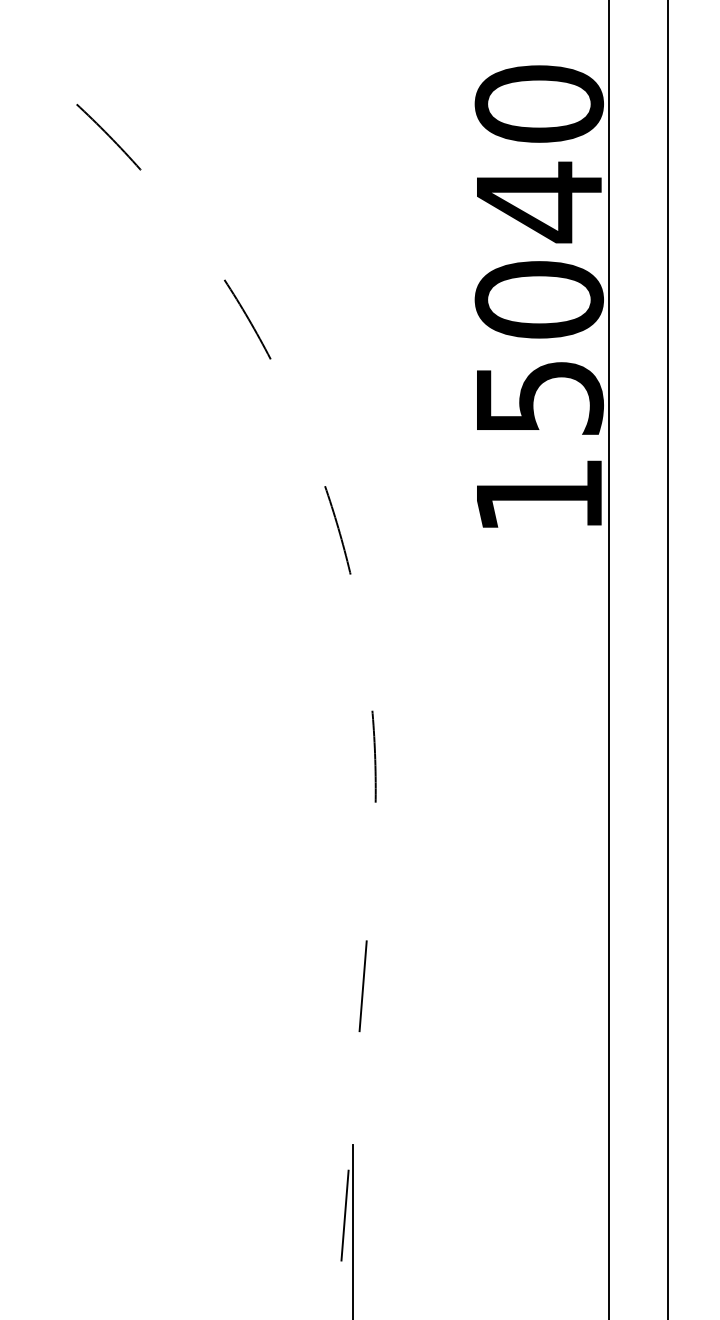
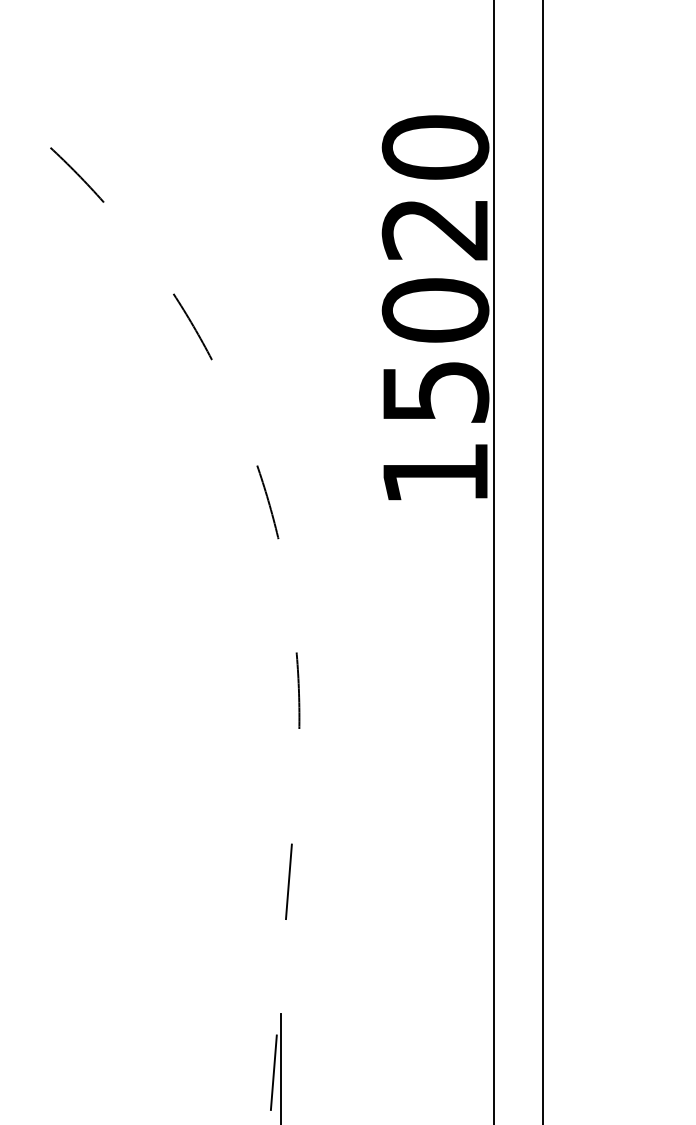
text: (538, 202) -> (434, 229), 15040 -> 15020

